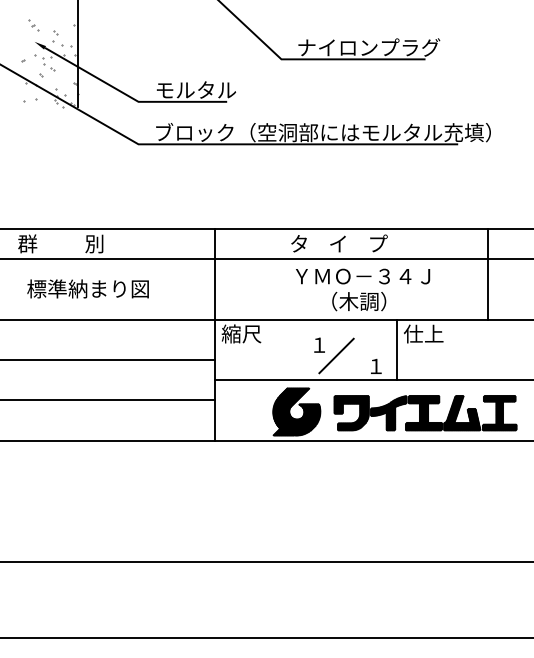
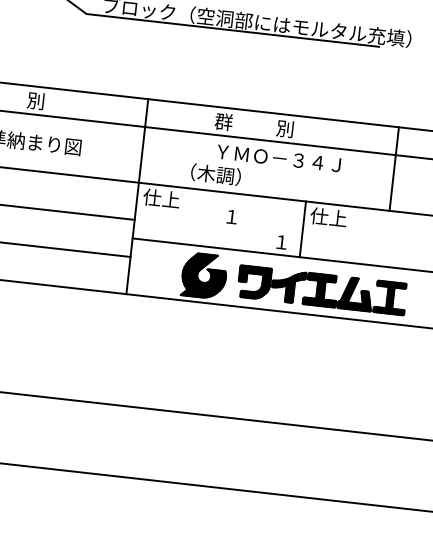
text: (338, 243) -> (259, 125), タ    イ    プ -> 群          別
text: (359, 301) -> (216, 174), moved
text: (241, 333) -> (161, 198), 縮尺 -> 仕上
line: (336, 355) -> (246, 228), removed

